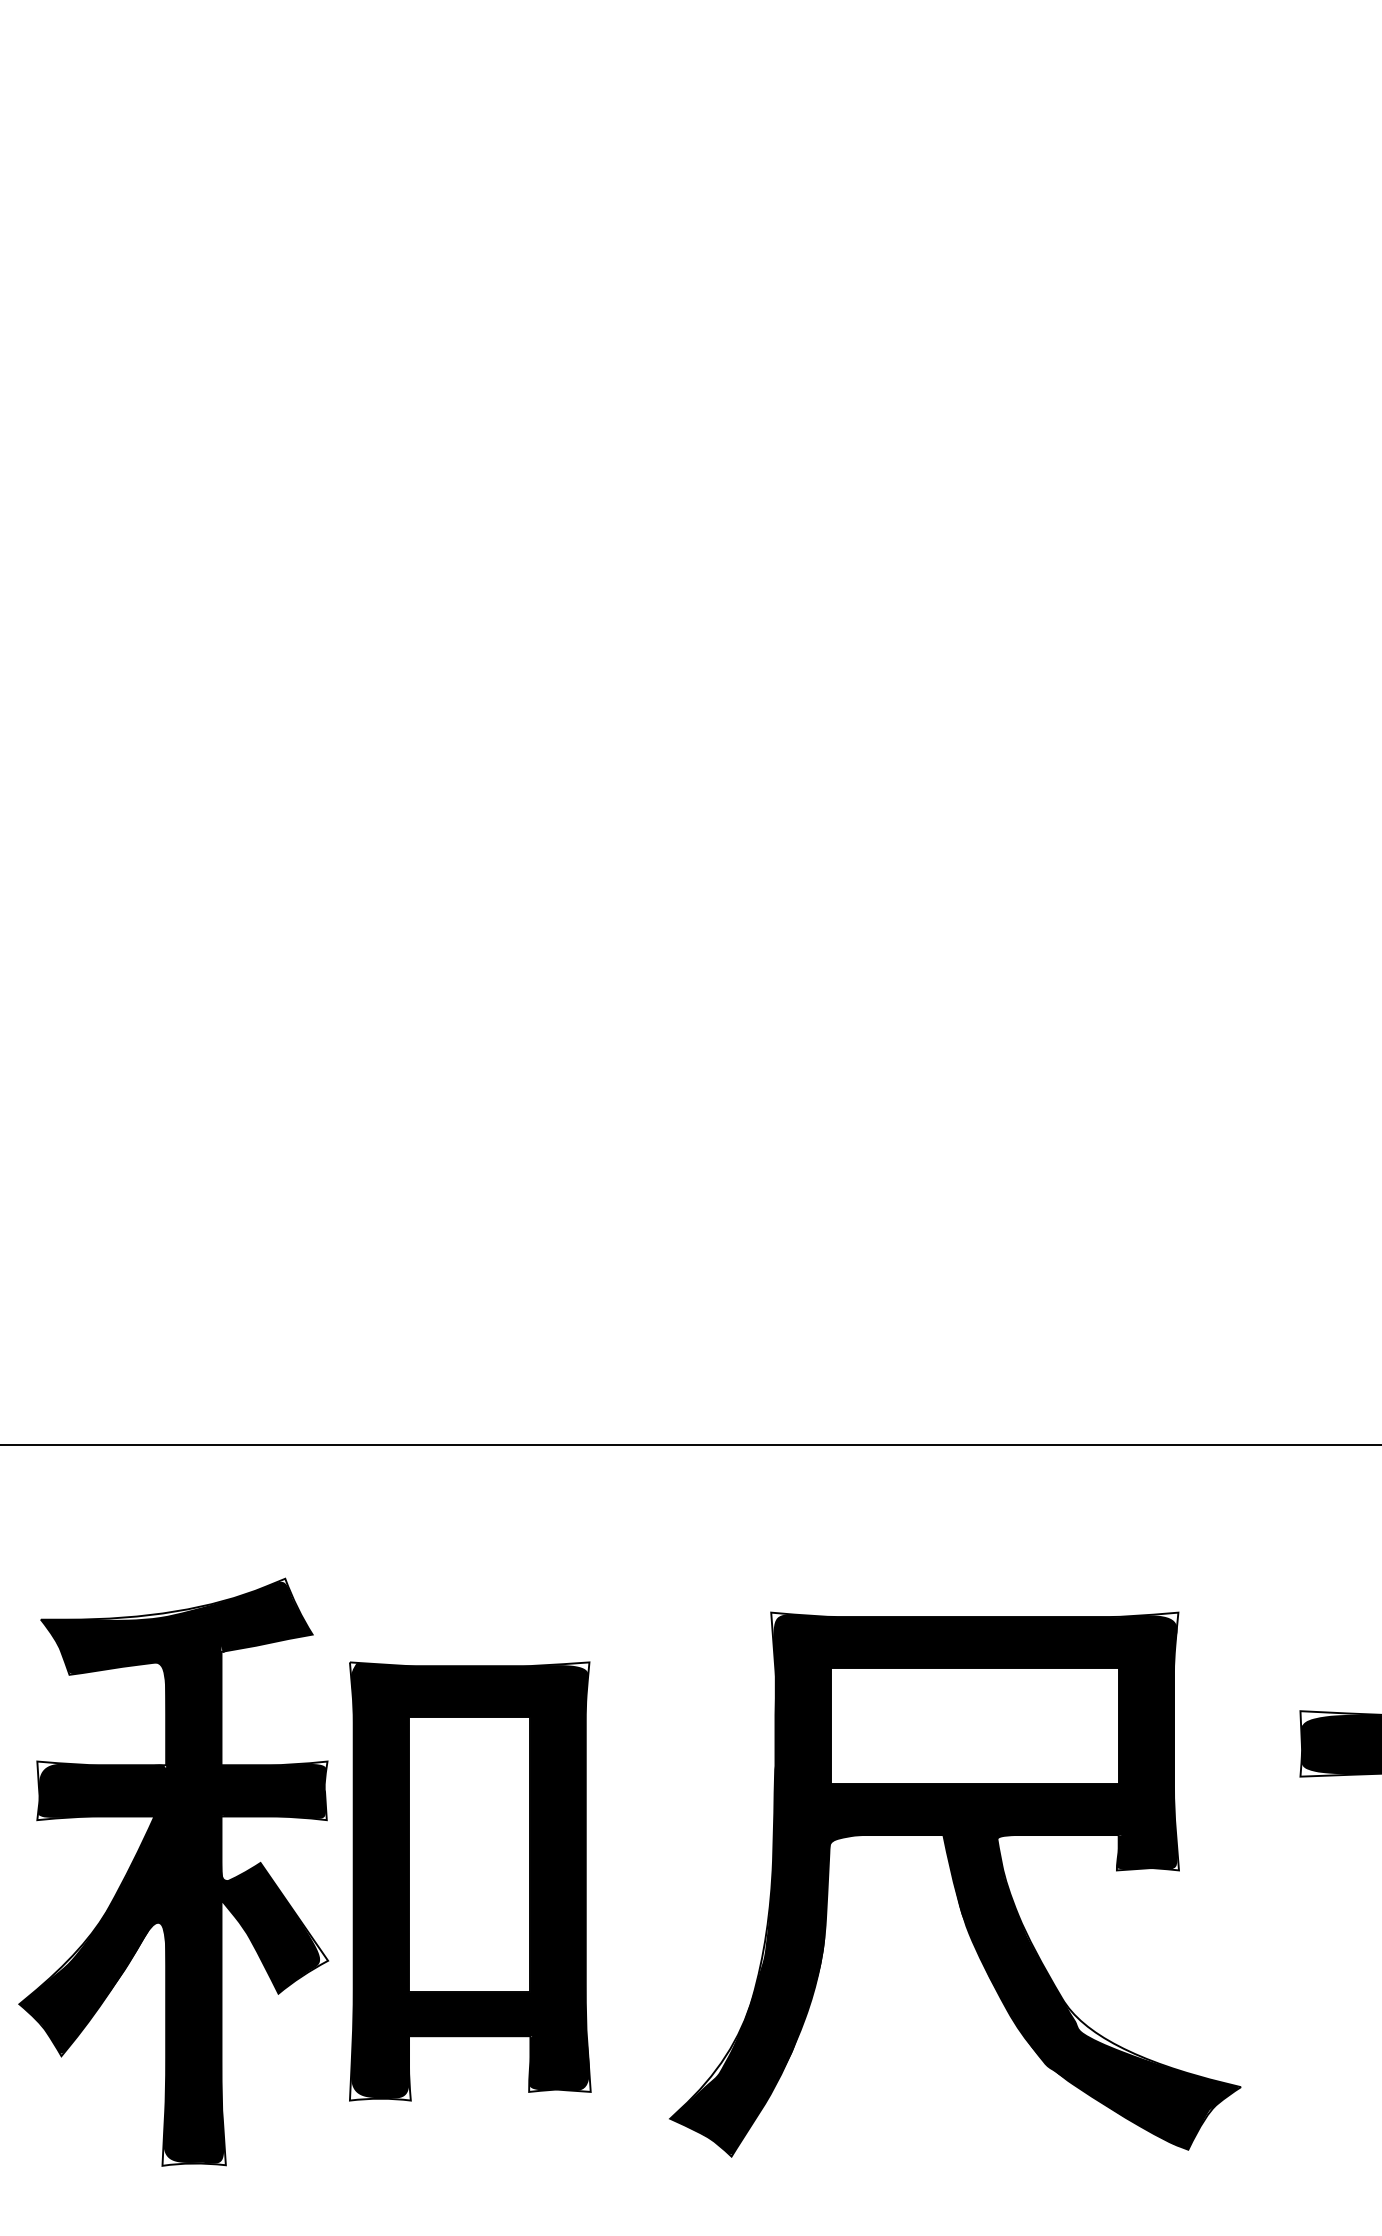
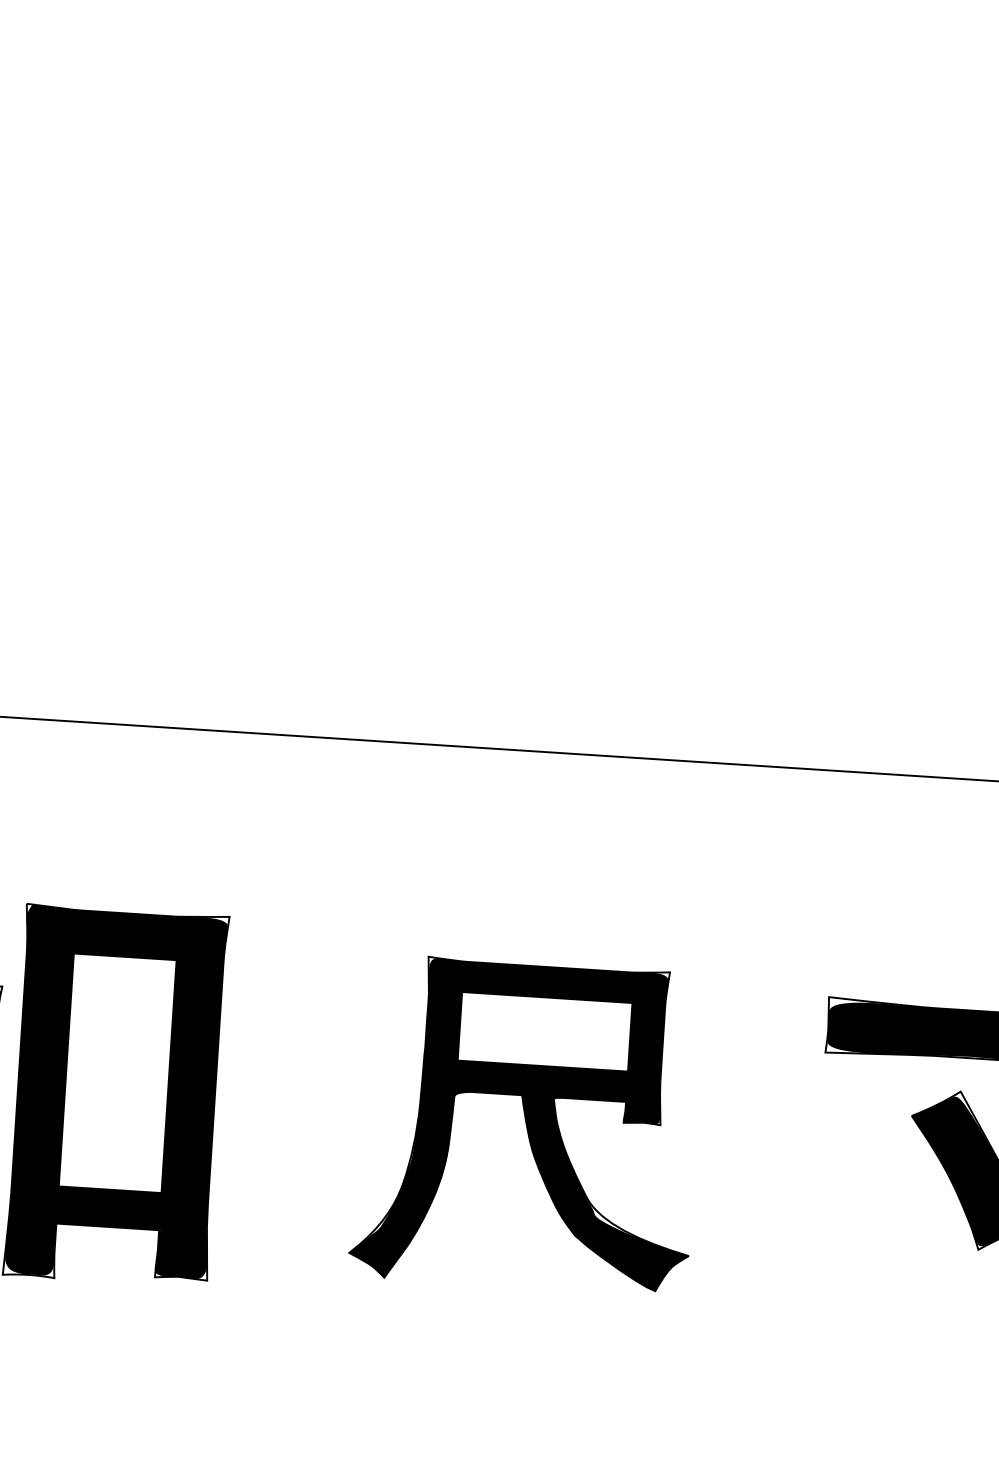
part: (955, 1884) -> (527, 1125), size x0.7

